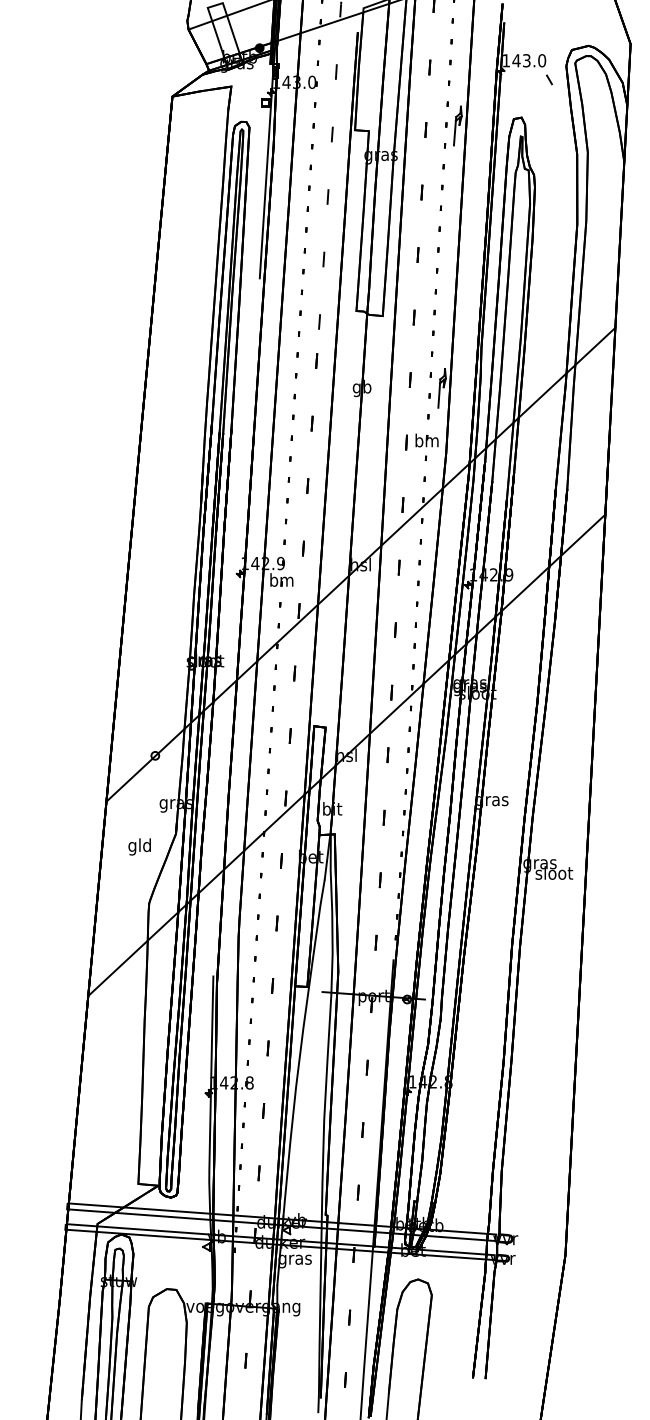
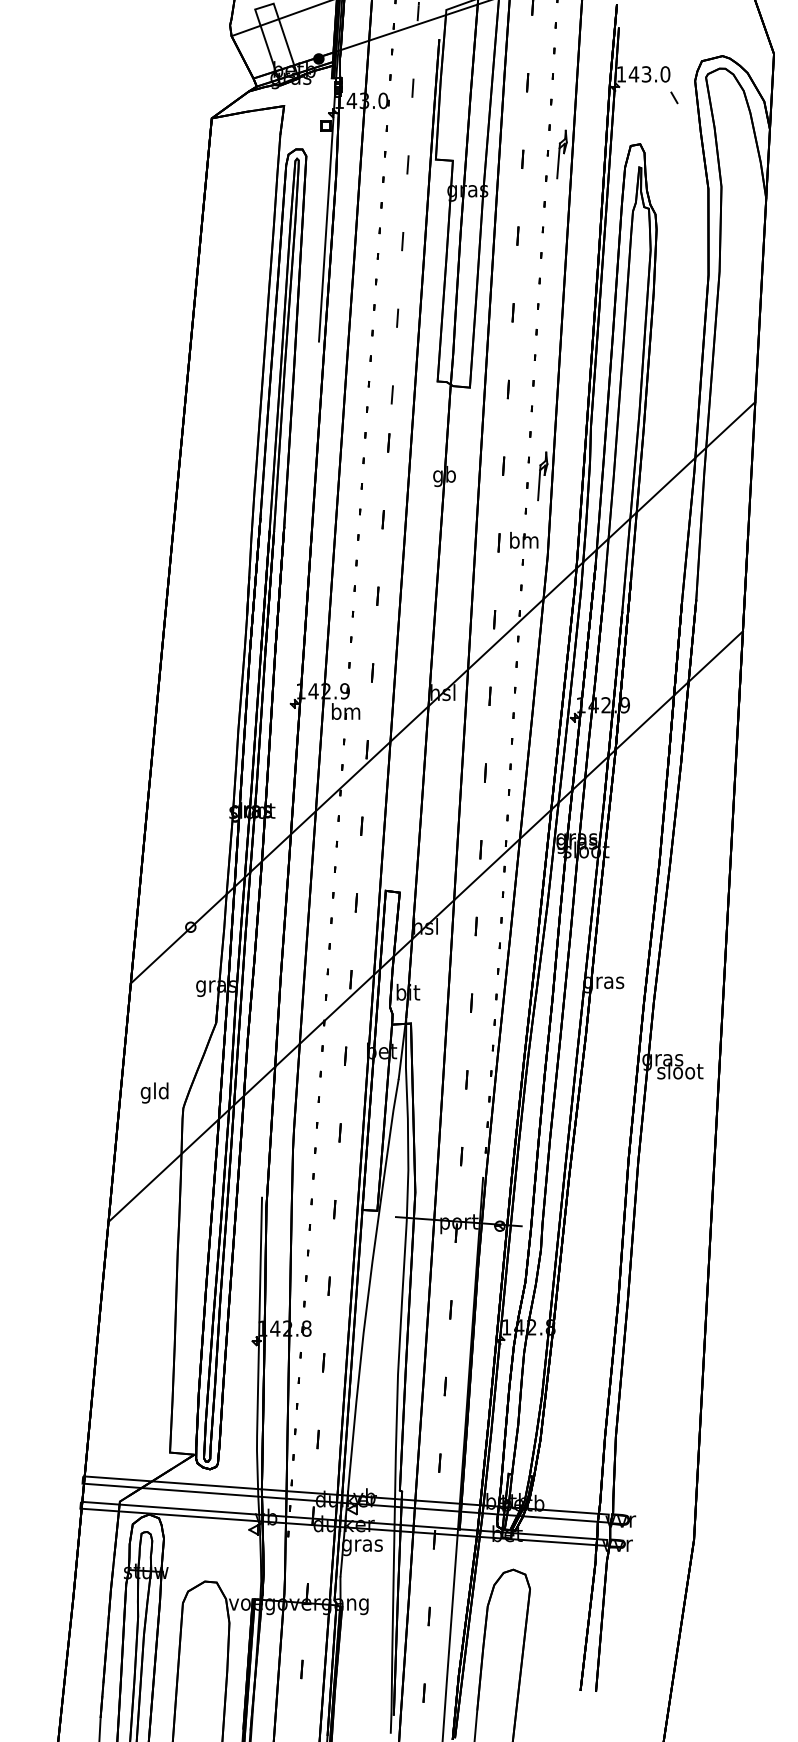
text: (139, 846) -> (154, 1092), moved

